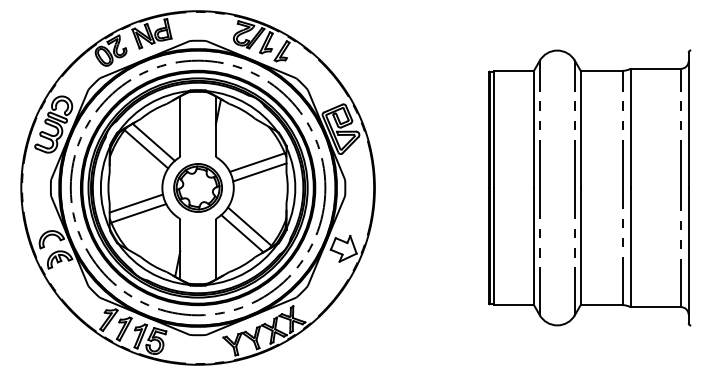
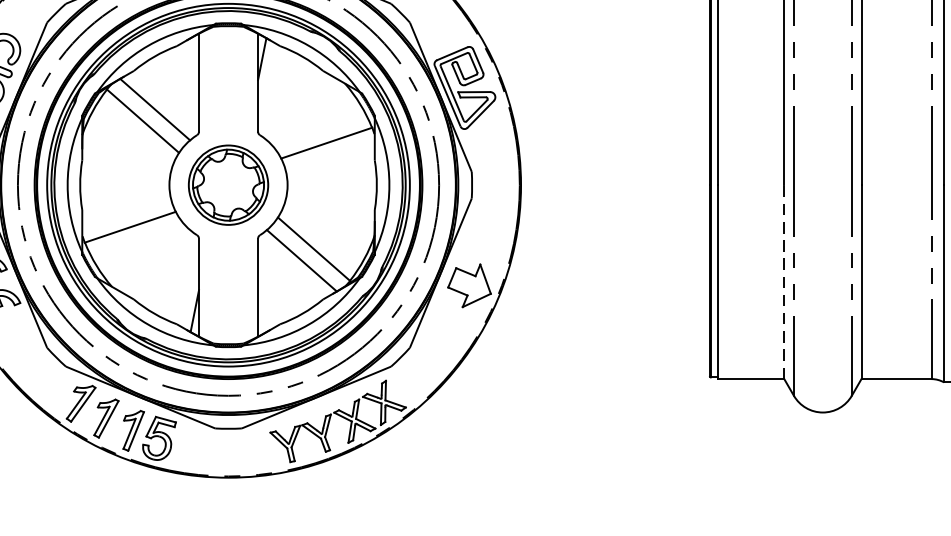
line: (259, 172) -> (330, 159), removed
line: (135, 203) -> (124, 210), removed
line: (534, 246) -> (785, 281), solid -> dashed

